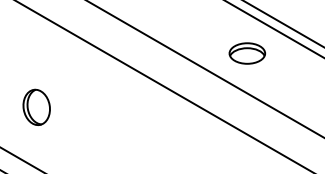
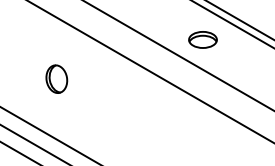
part: (246, 52) -> (202, 39), moved
part: (36, 106) -> (56, 78), moved

